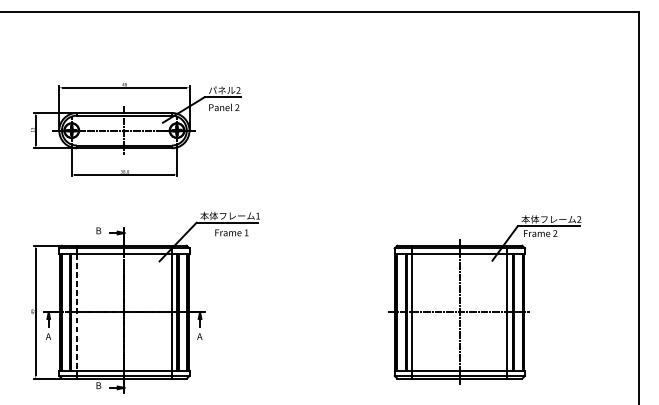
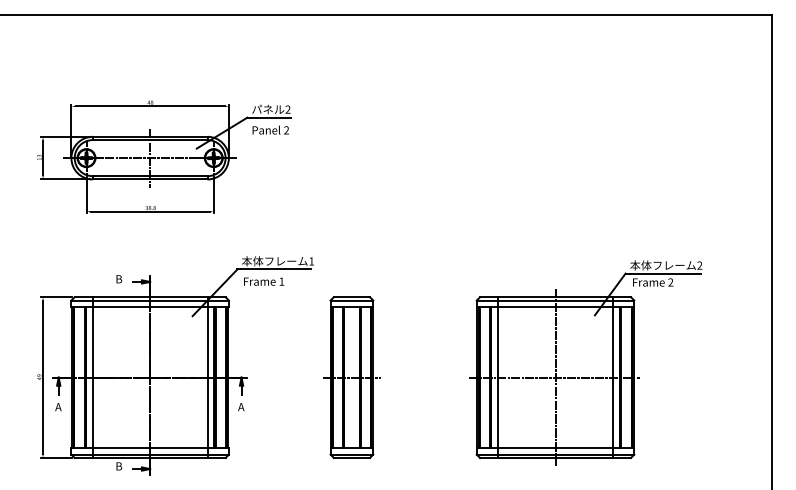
text: (232, 232) -> (264, 281), moved
line: (76, 312) -> (92, 377), dashed -> solid
part: (291, 312) -> (351, 377), added

